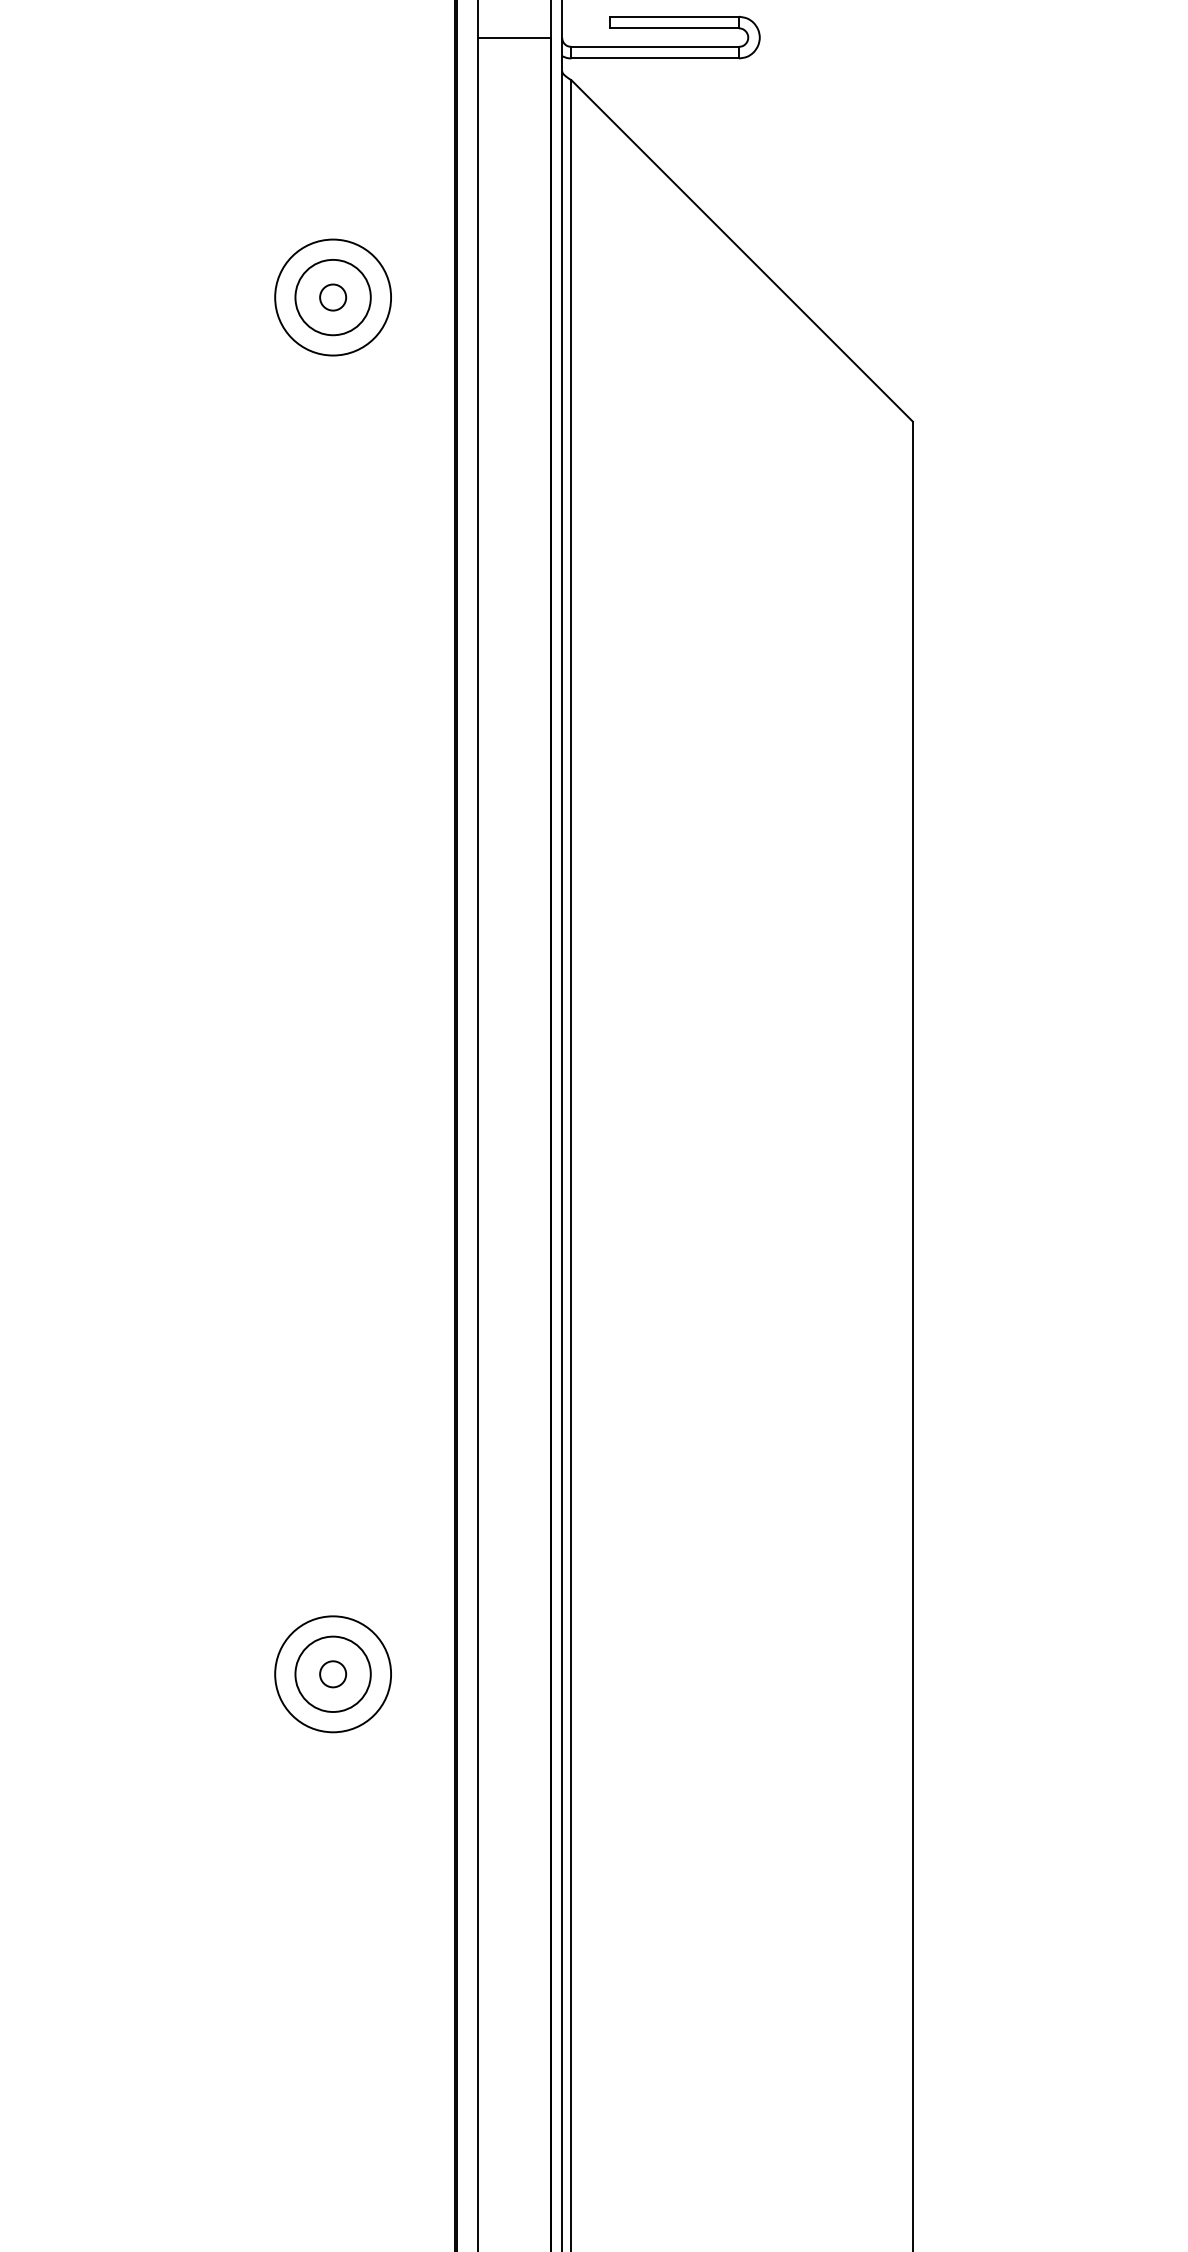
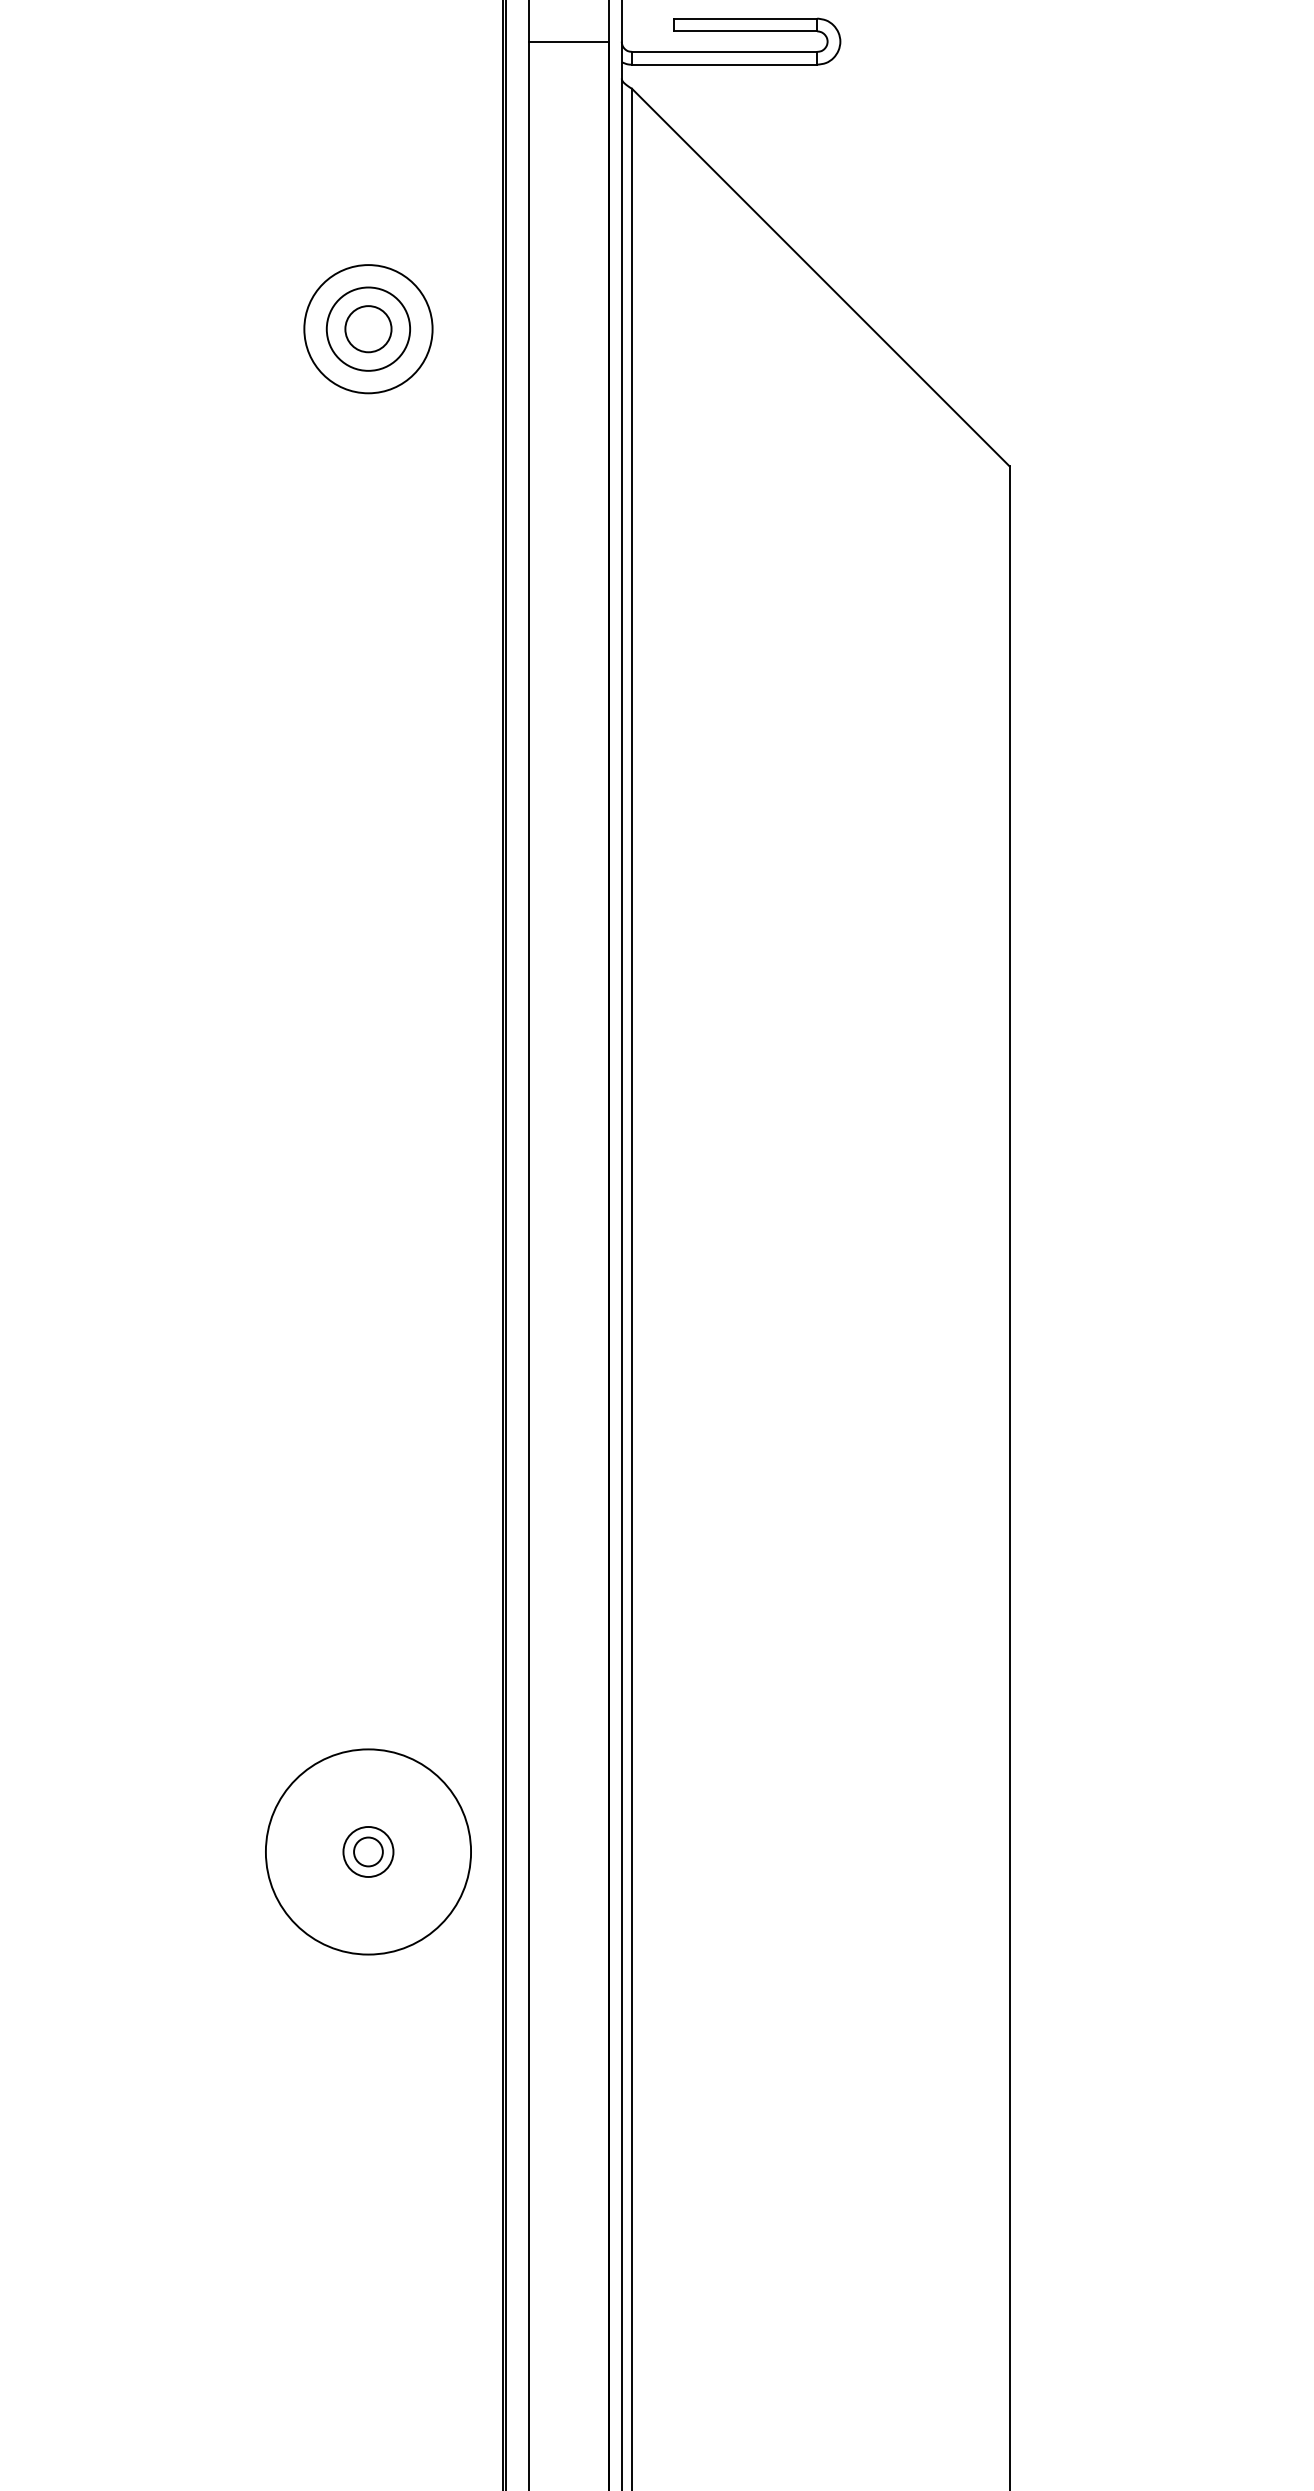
circle: (333, 296) -> (368, 328), size x1.6
circle: (333, 1673) -> (368, 1851), size x0.6
circle: (333, 1673) -> (368, 1851), size x1.6

